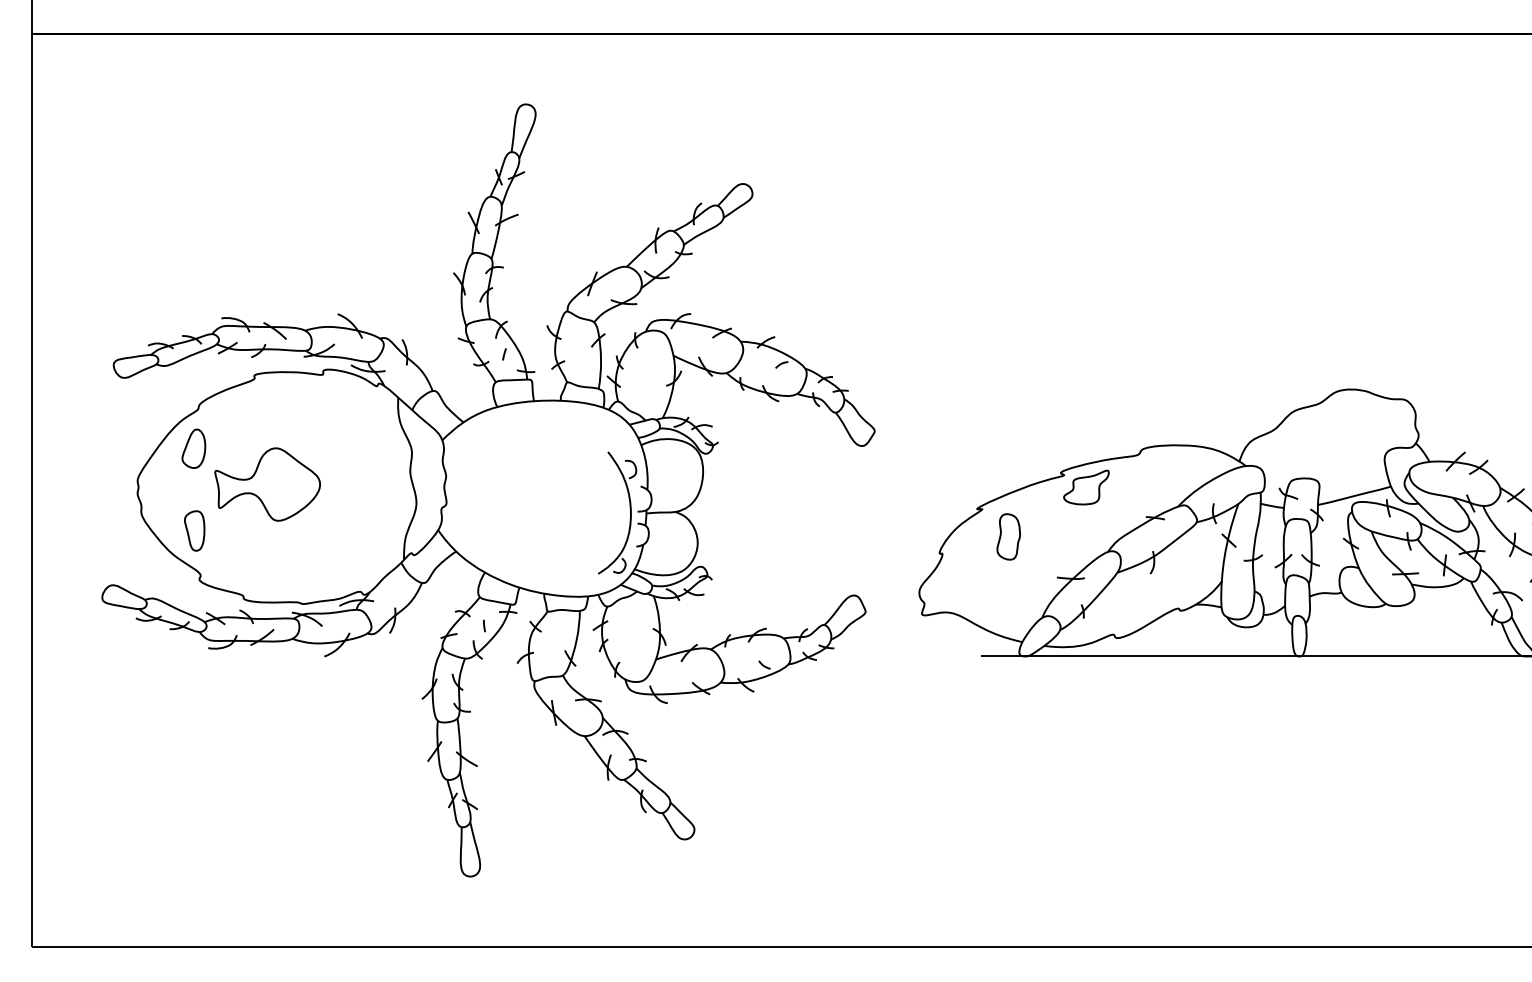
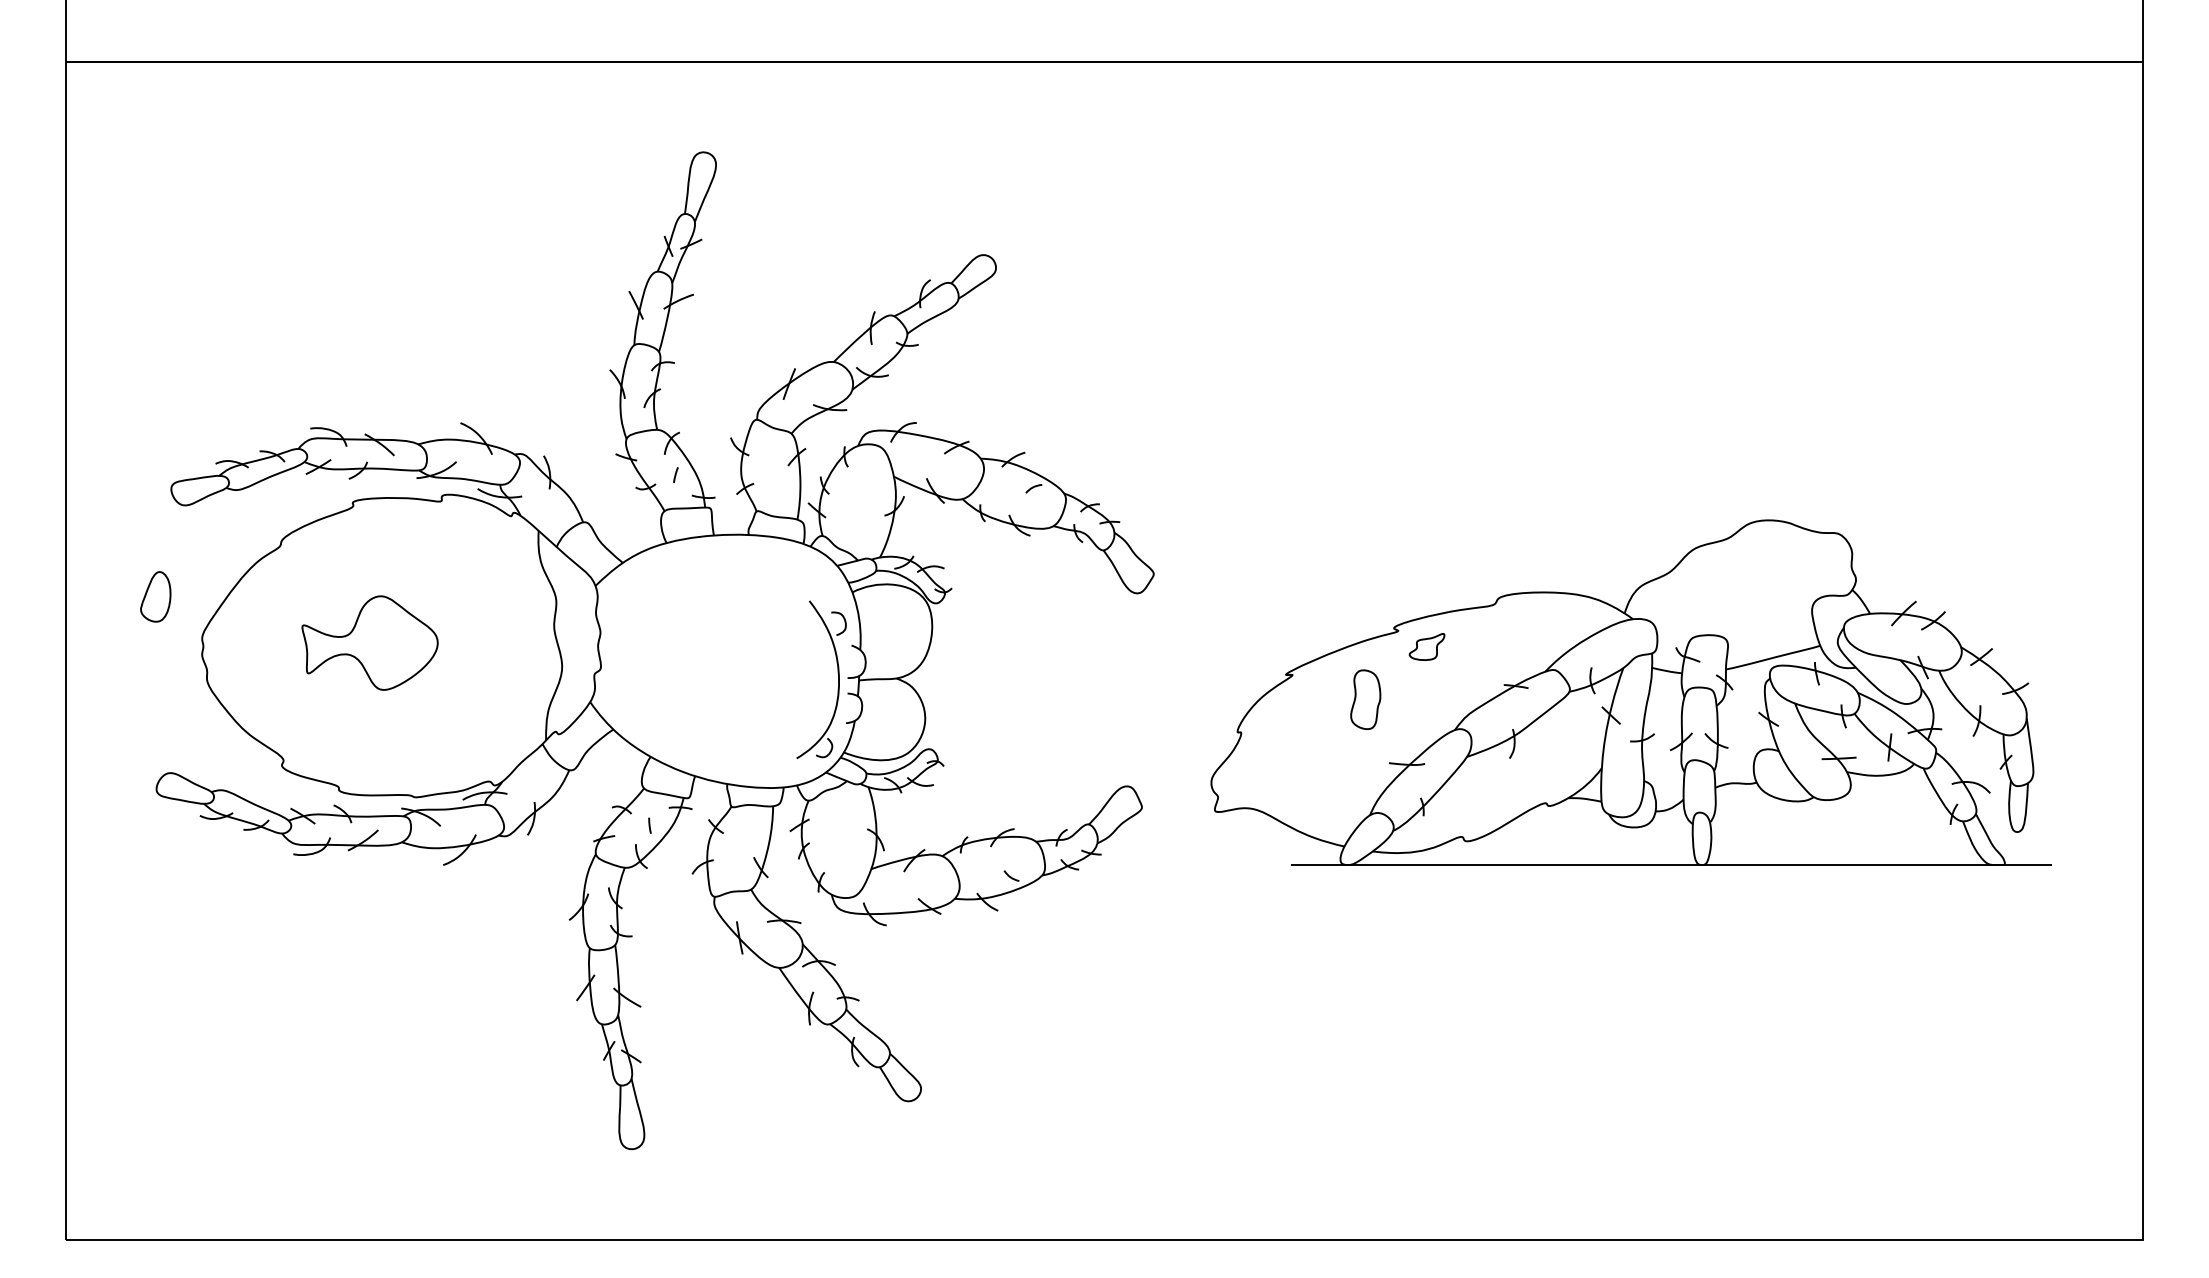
part: (193, 448) -> (155, 596), moved
part: (1085, 487) -> (1426, 646), size x0.6
part: (194, 530) -> (275, 702), removed
part: (1008, 536) -> (1365, 699), moved

